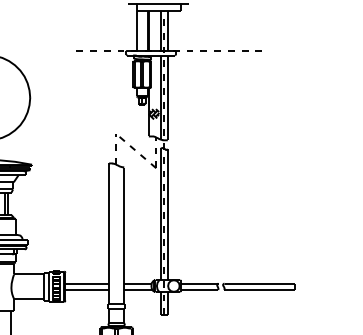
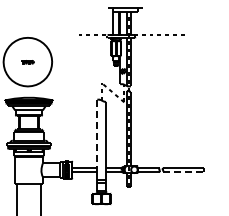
line: (109, 224) -> (97, 134), solid -> dashed
line: (259, 290) -> (183, 172), solid -> dashed

